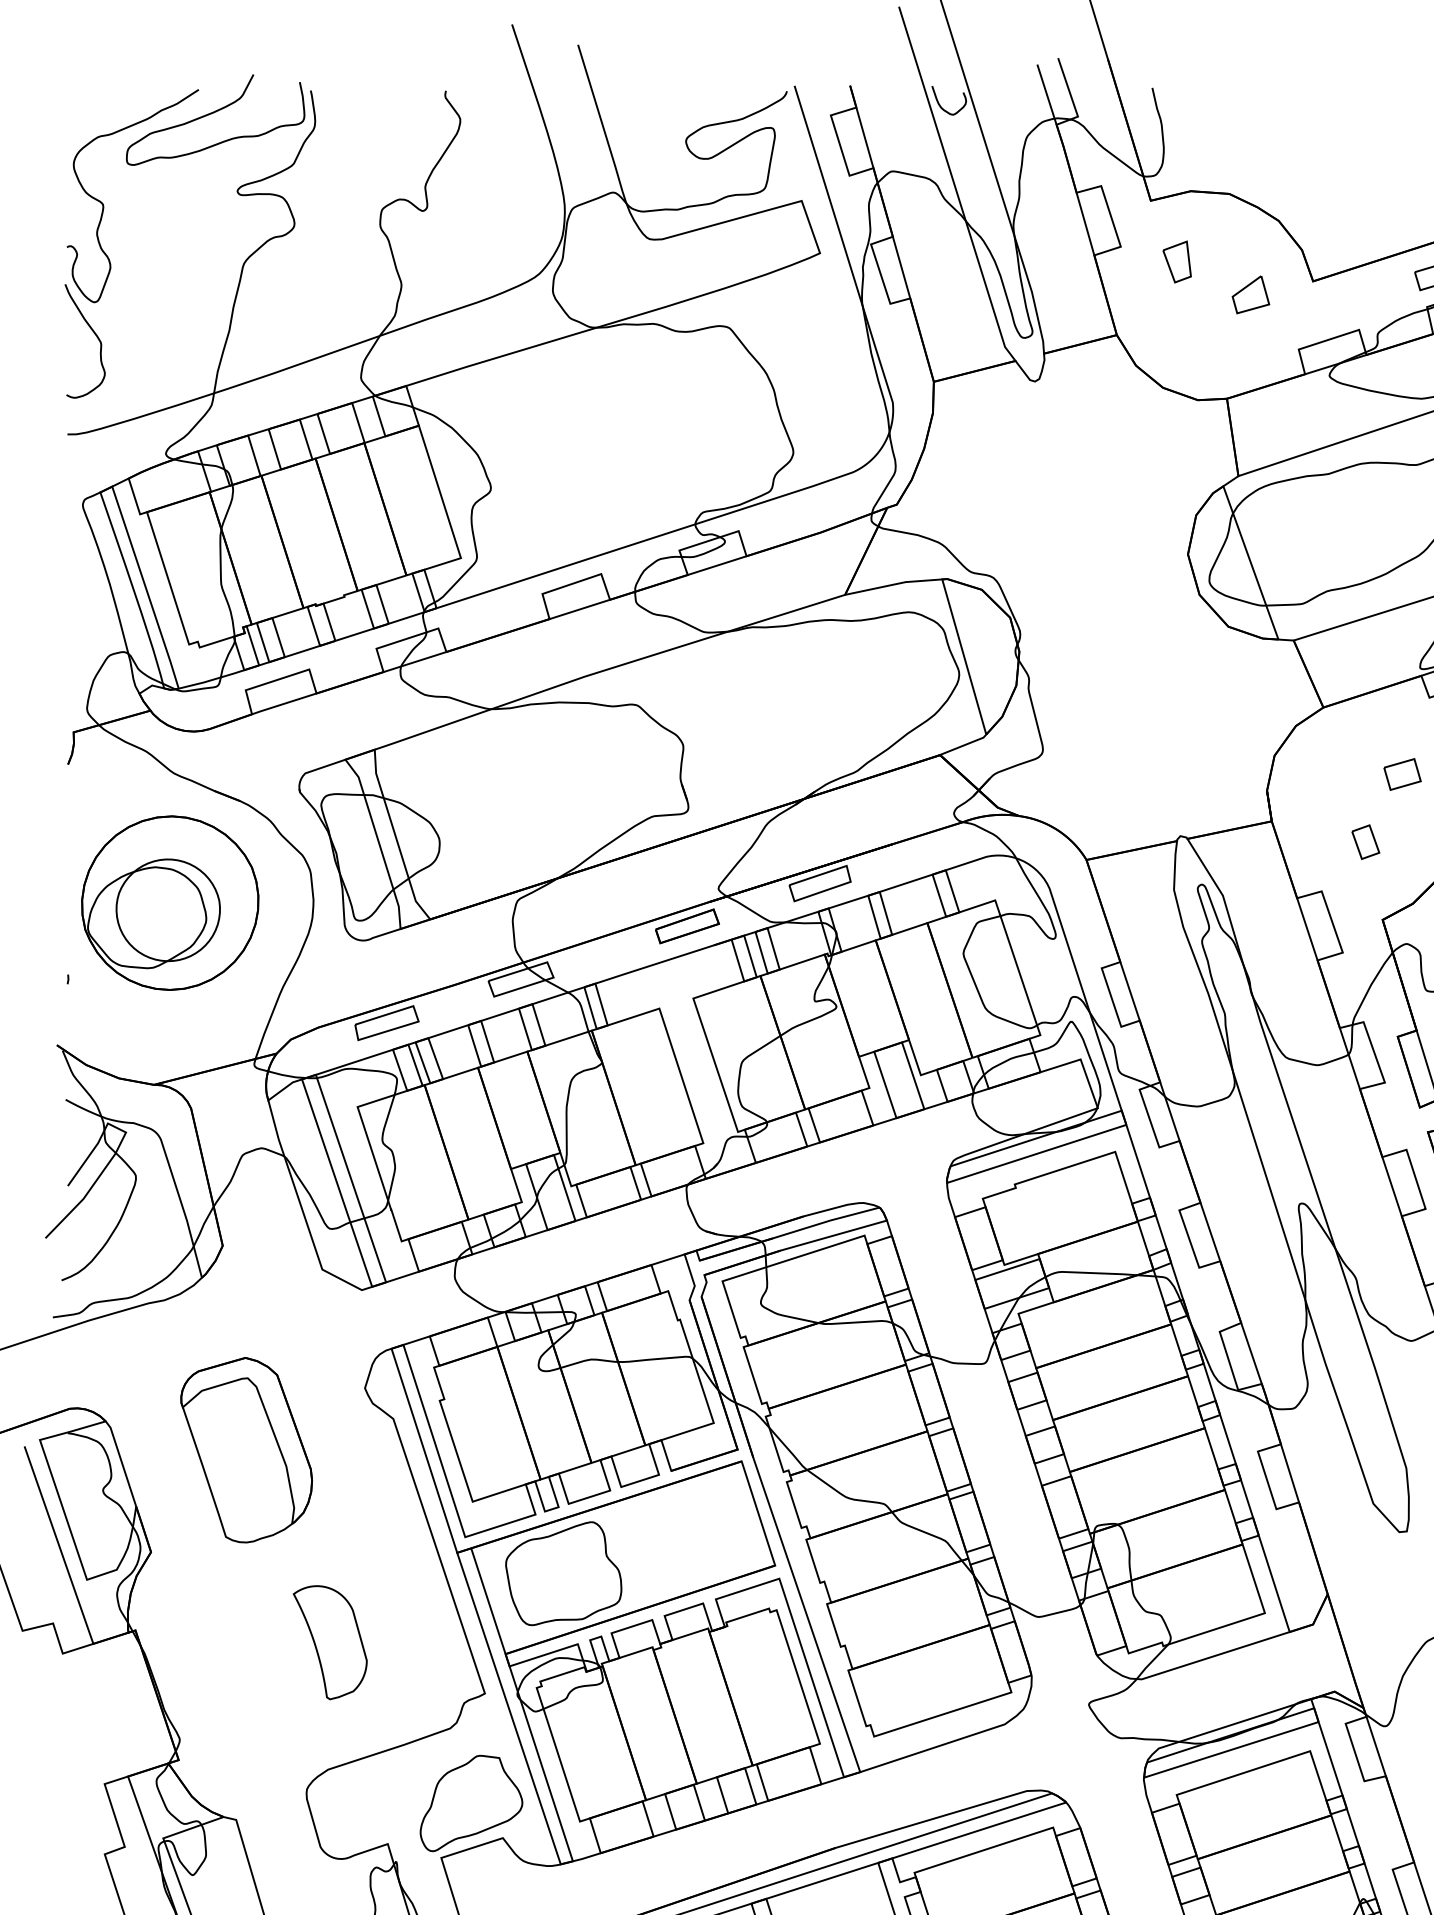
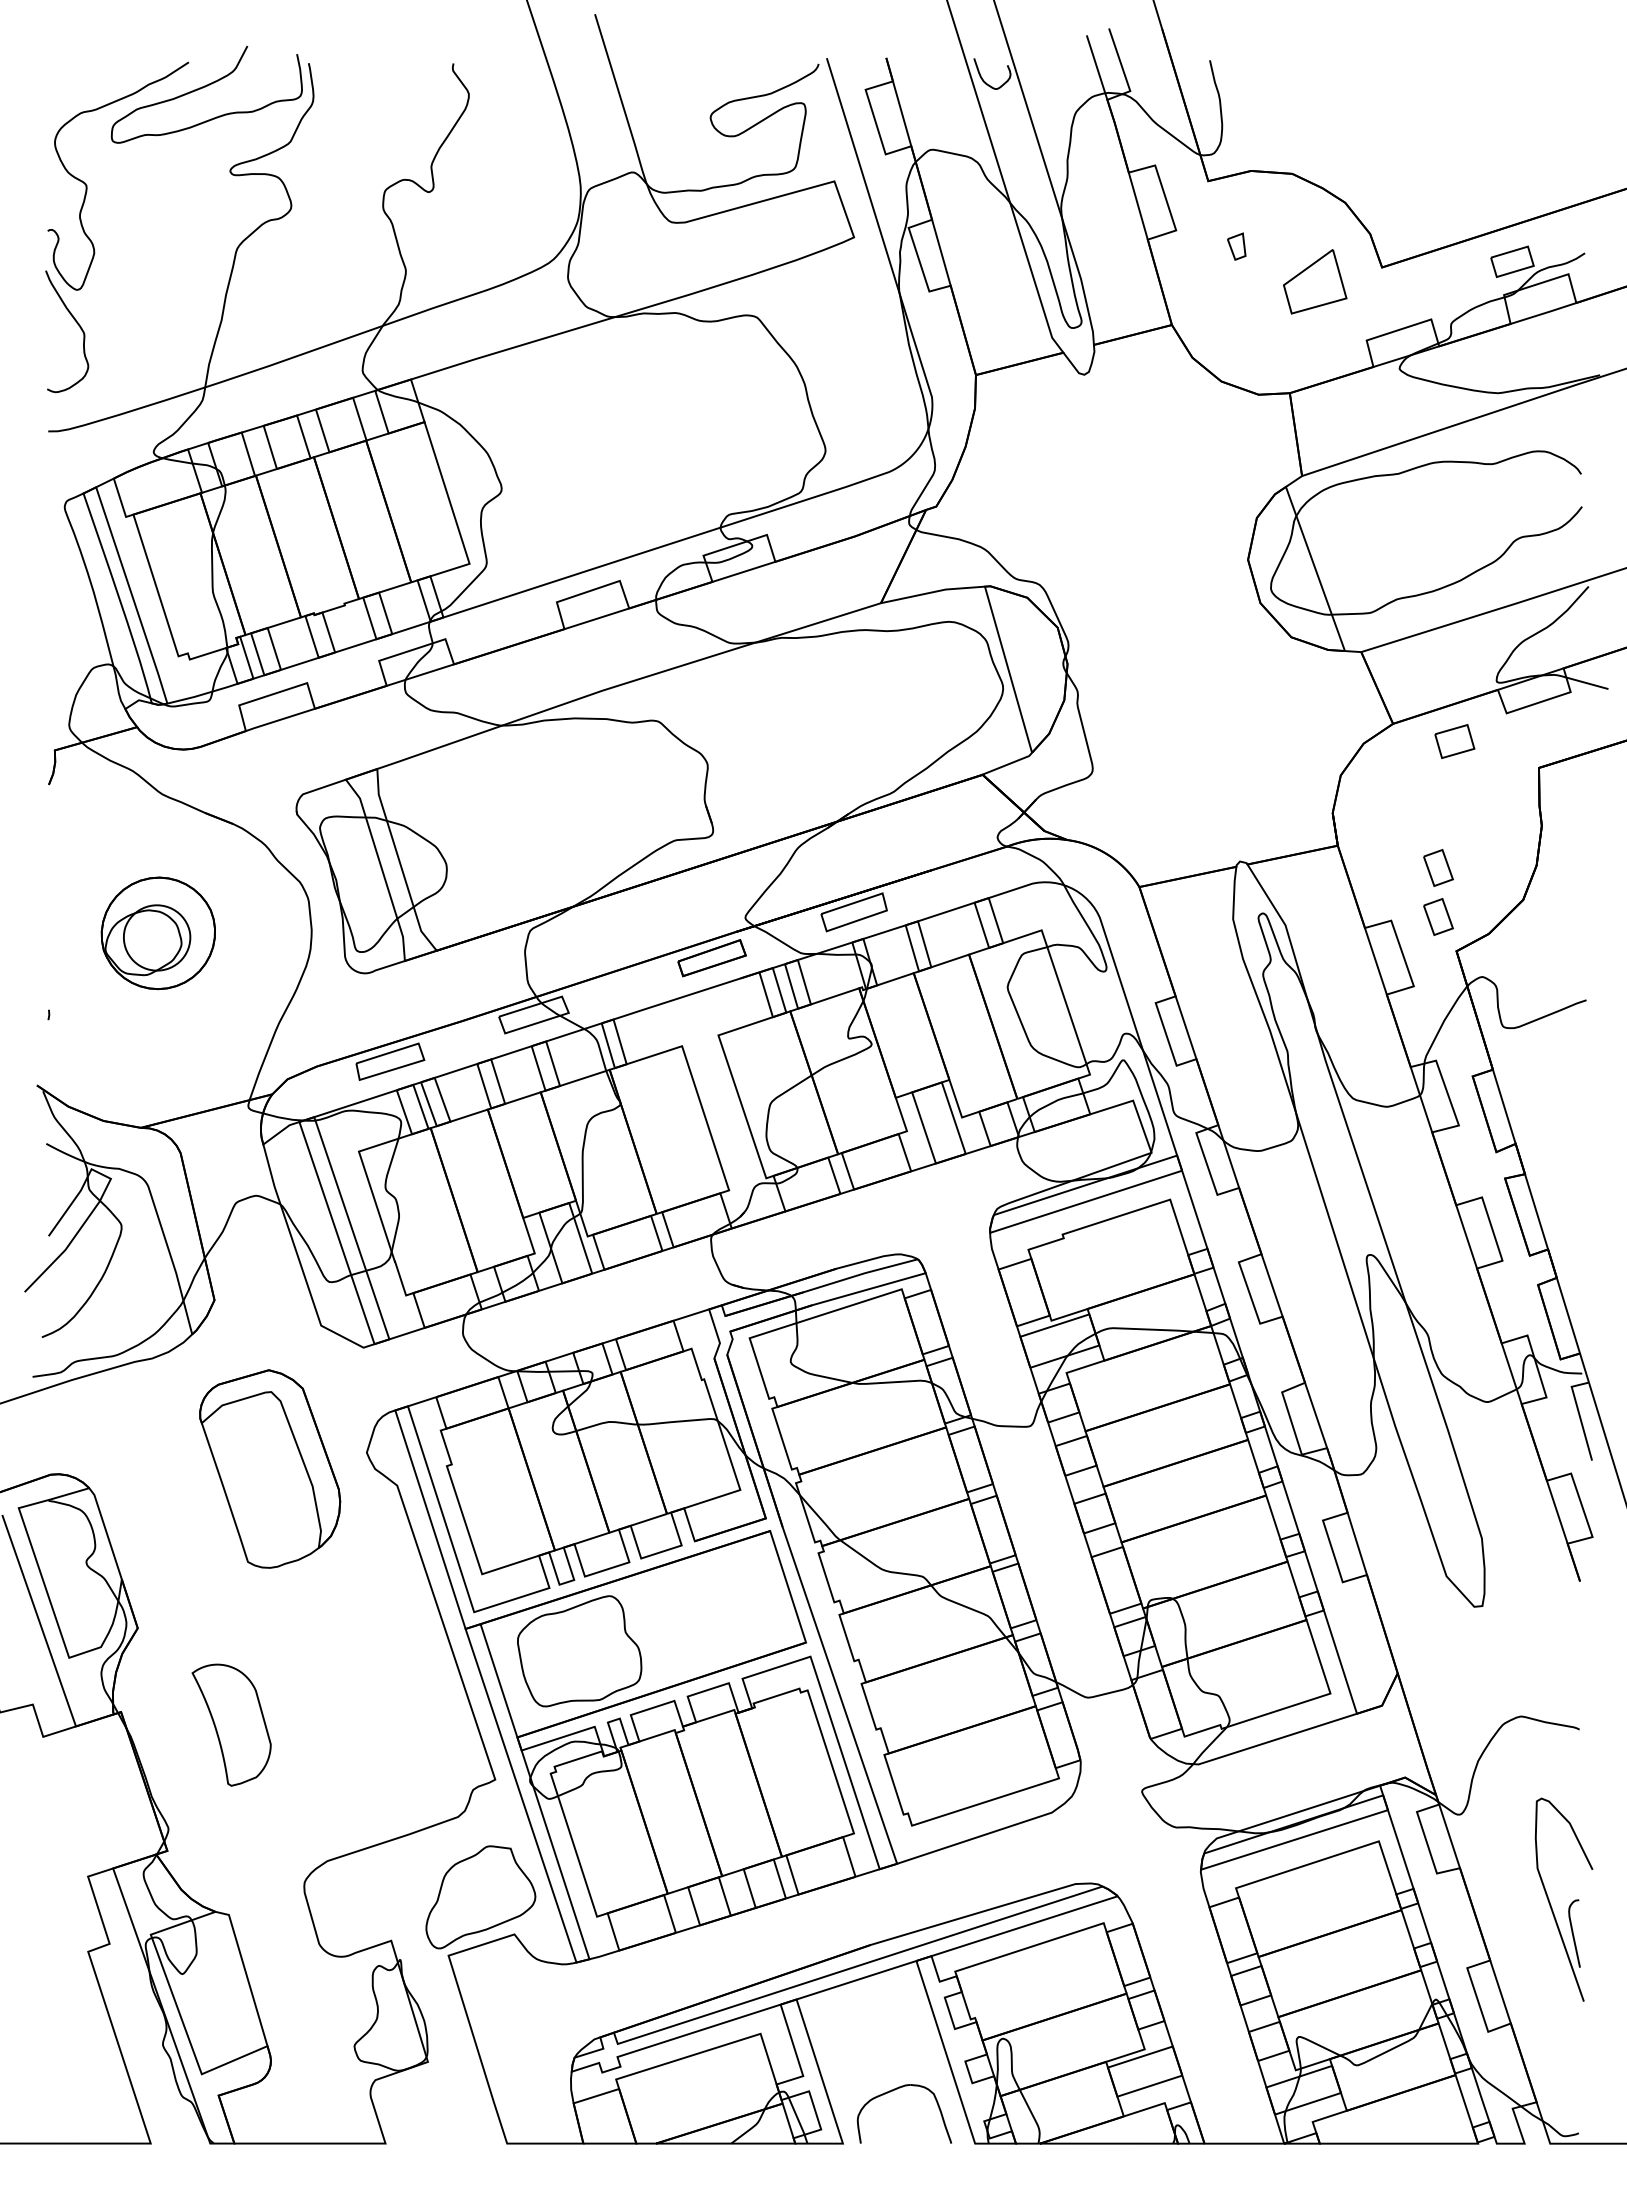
part: (1177, 261) -> (1236, 246), size x0.6
part: (1250, 294) -> (1315, 281), size x1.6
part: (1402, 774) -> (1454, 741), moved
part: (1365, 887) -> (1438, 916), added
part: (170, 903) -> (158, 933), size x0.6
part: (247, 1449) -> (270, 1468), moved
part: (330, 1642) -> (231, 1724), moved

